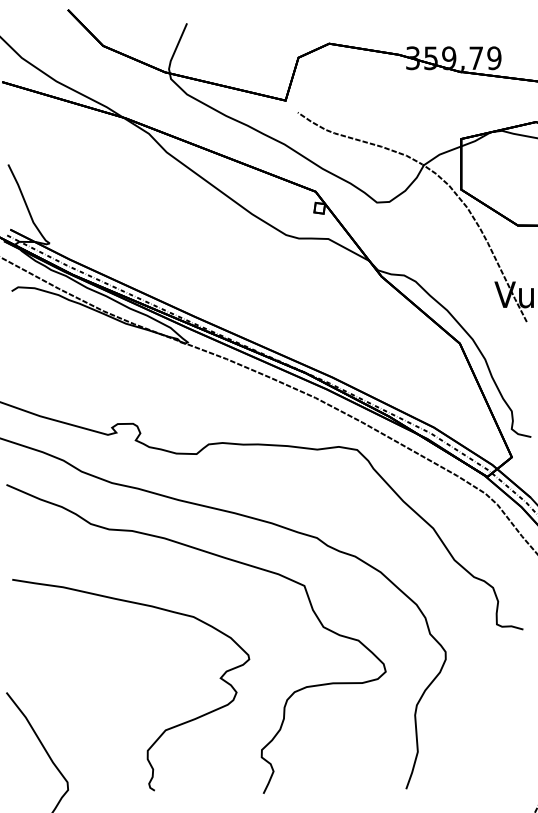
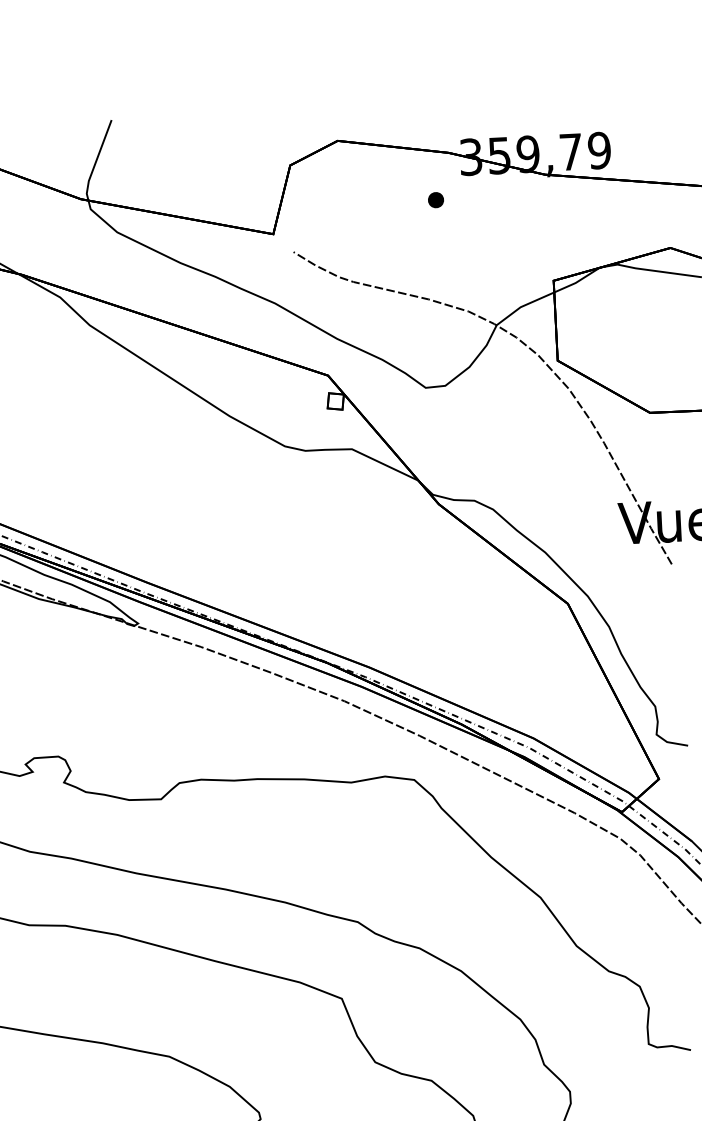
part: (389, 84) -> (436, 200), added

